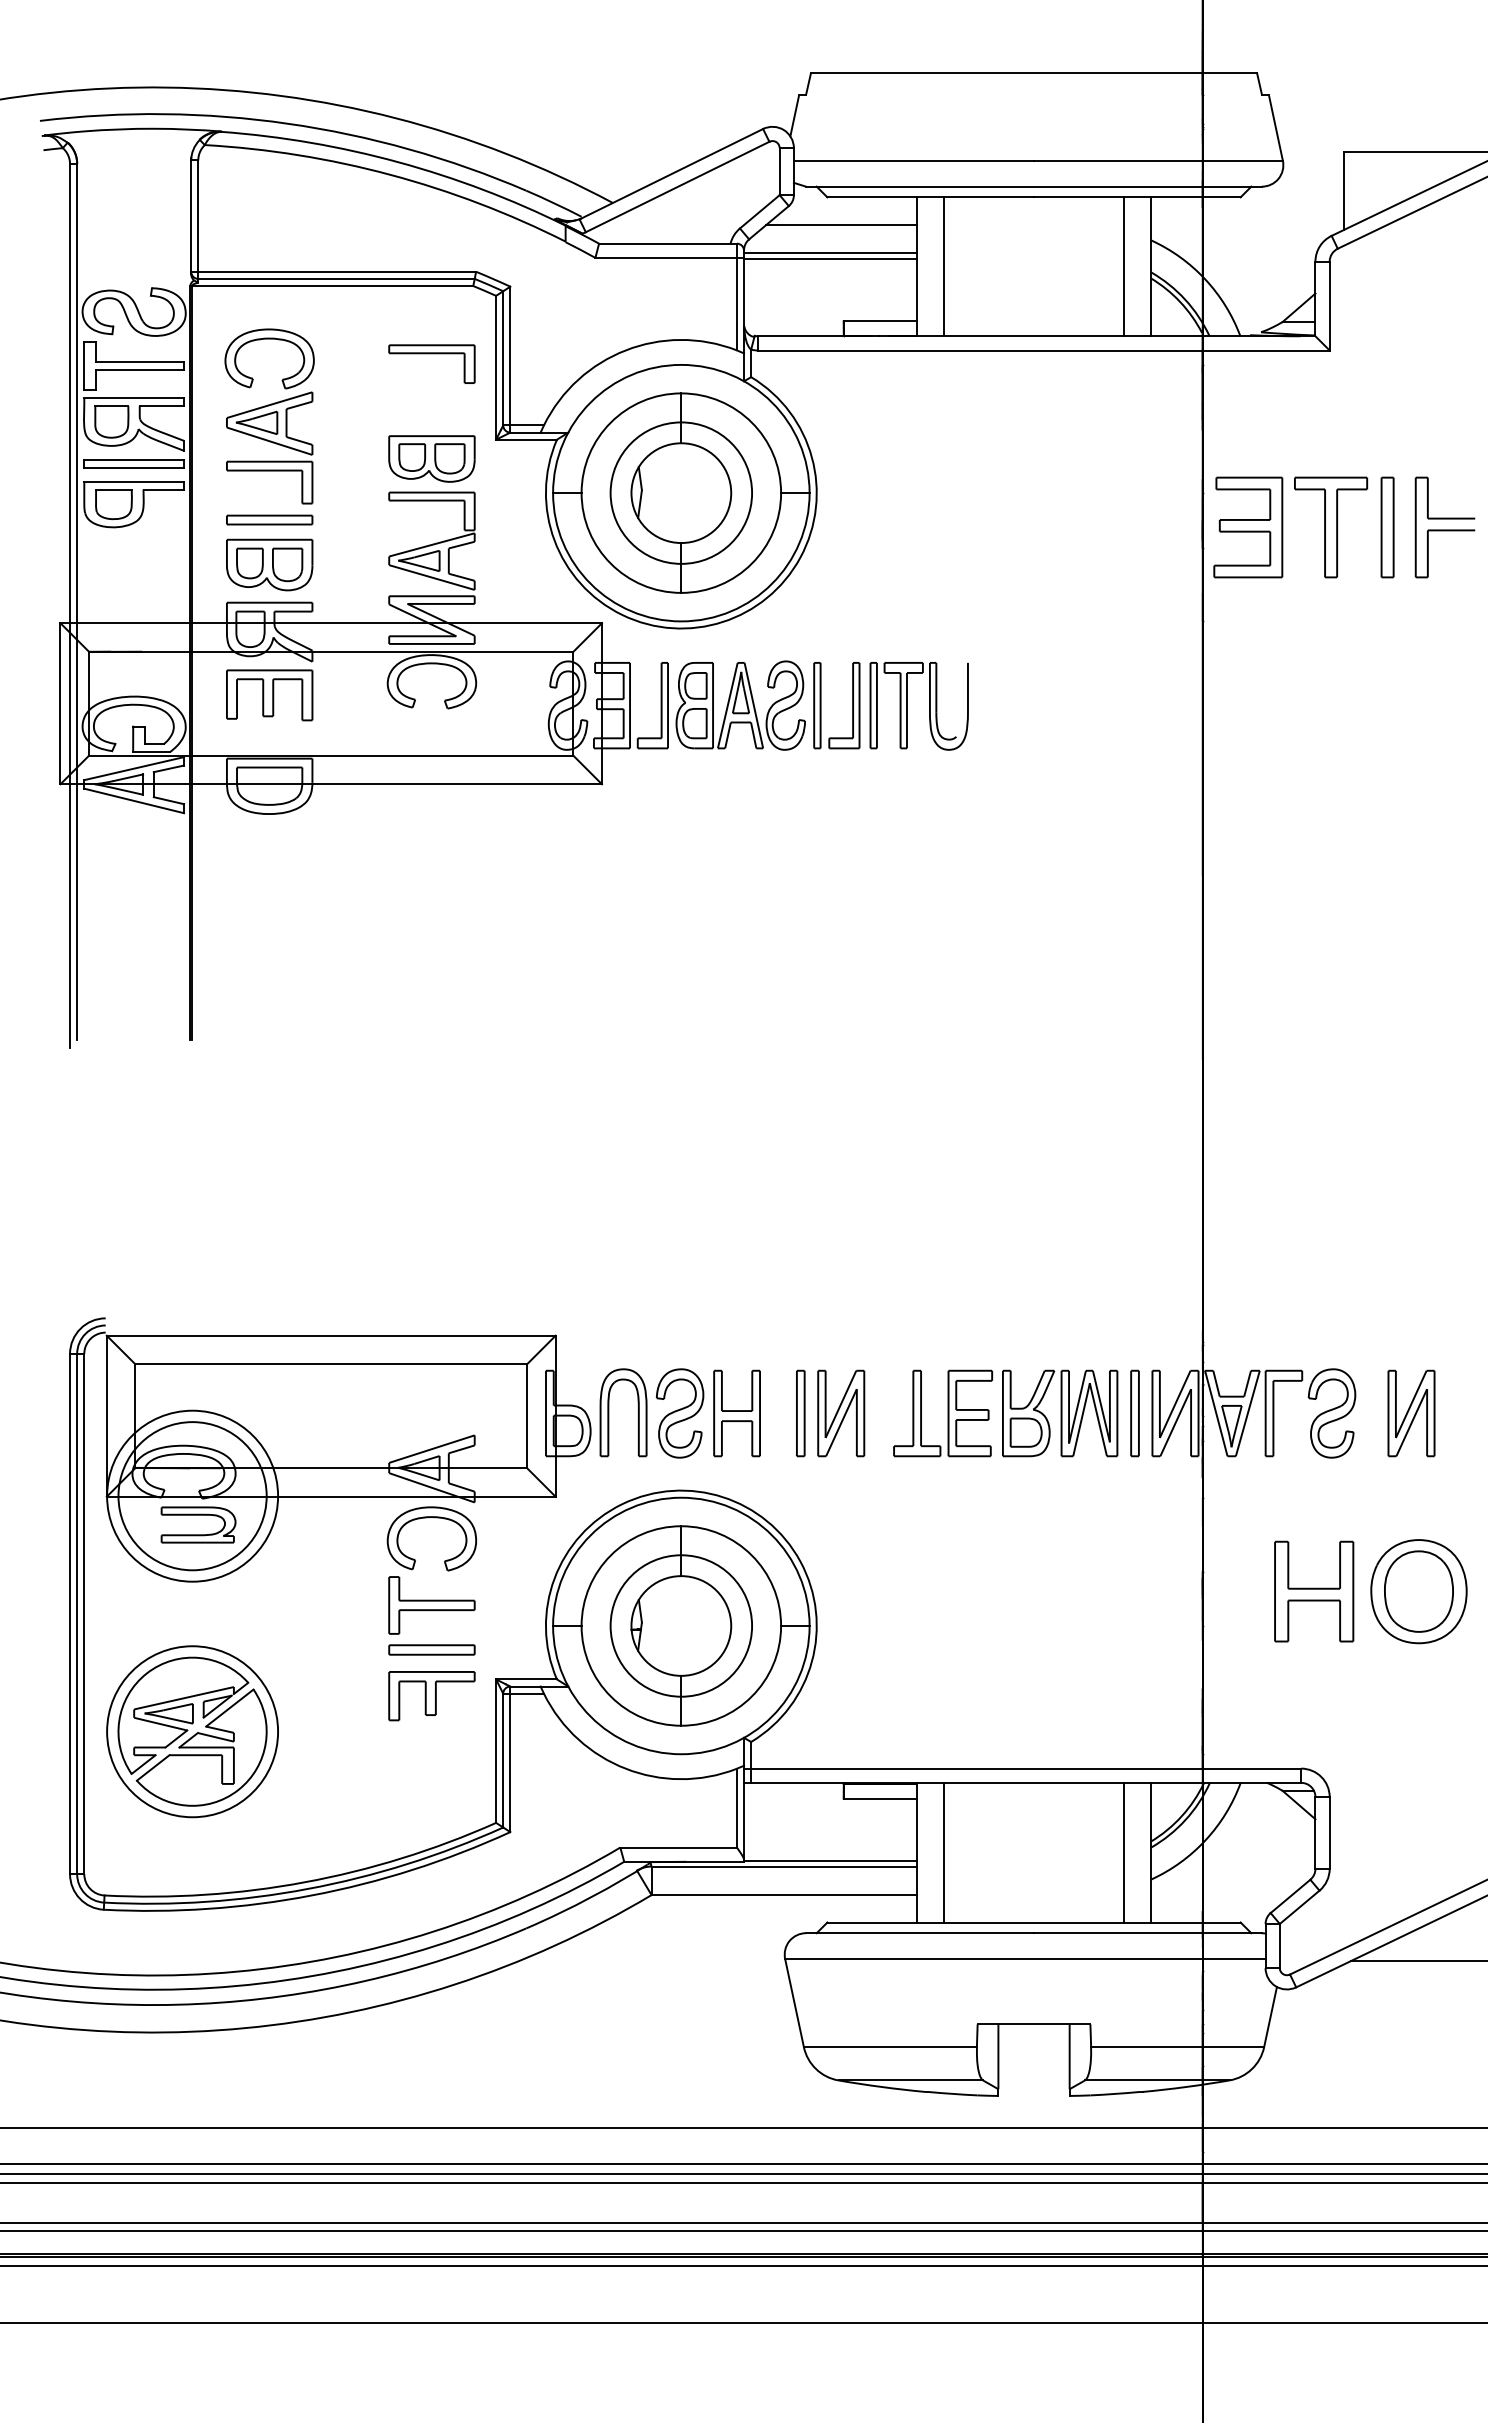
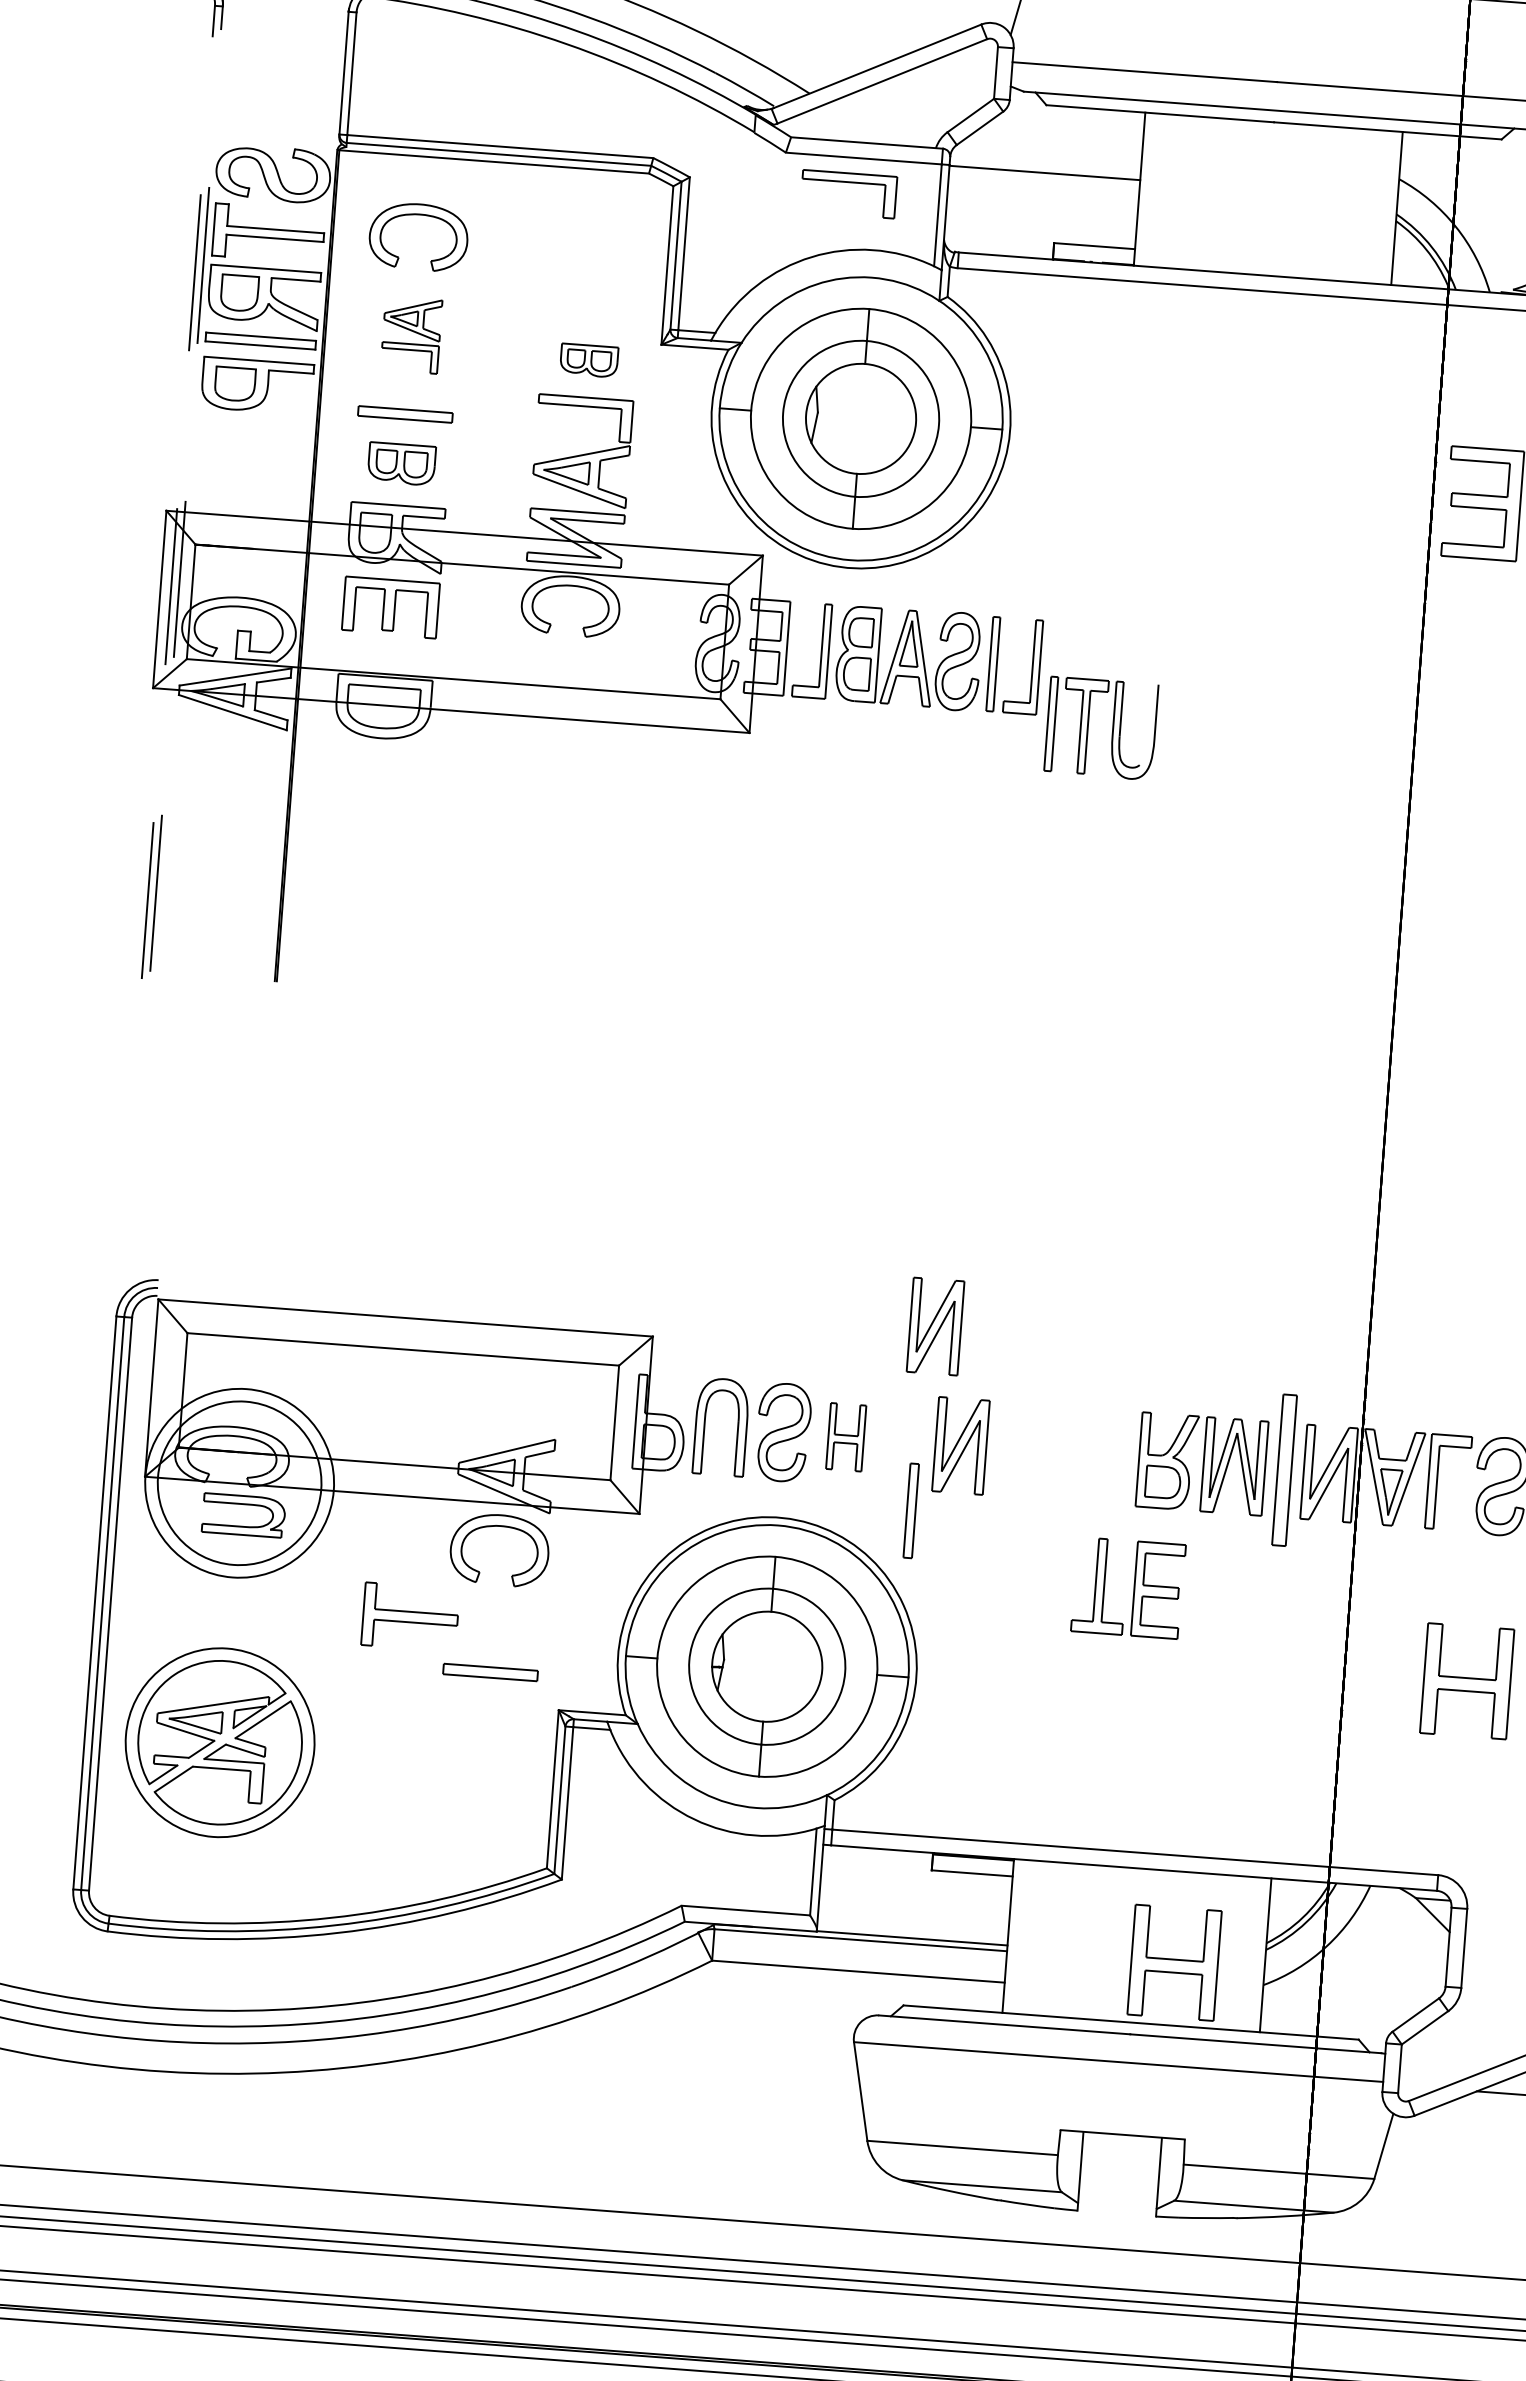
line: (841, 224) -> (1059, 136), removed
line: (830, 253) -> (1045, 167), removed
line: (943, 266) -> (1168, 190), removed
line: (1124, 266) -> (1367, 205), removed
part: (431, 354) -> (849, 183), moved
part: (269, 447) -> (411, 334), size x0.6
part: (431, 458) -> (588, 360), size x0.6
part: (269, 564) -> (401, 463), size x0.7
line: (77, 601) -> (186, 488), solid -> dashed
line: (70, 605) -> (178, 492), solid -> dashed
part: (907, 706) -> (1088, 727), moved
part: (810, 1307) -> (935, 1326), added
part: (736, 1413) -> (845, 1437), size x0.7
part: (800, 1413) -> (910, 1510), moved
part: (942, 1413) -> (1127, 1588), moved
part: (1134, 1413) -> (1283, 1470), size x1.6
part: (431, 1605) -> (410, 1617), moved
part: (431, 1696) -> (486, 1723), removed
line: (943, 1852) -> (1037, 1937), removed
line: (1124, 1852) -> (1236, 1952), removed
part: (1069, 1865) -> (1174, 1962), added

